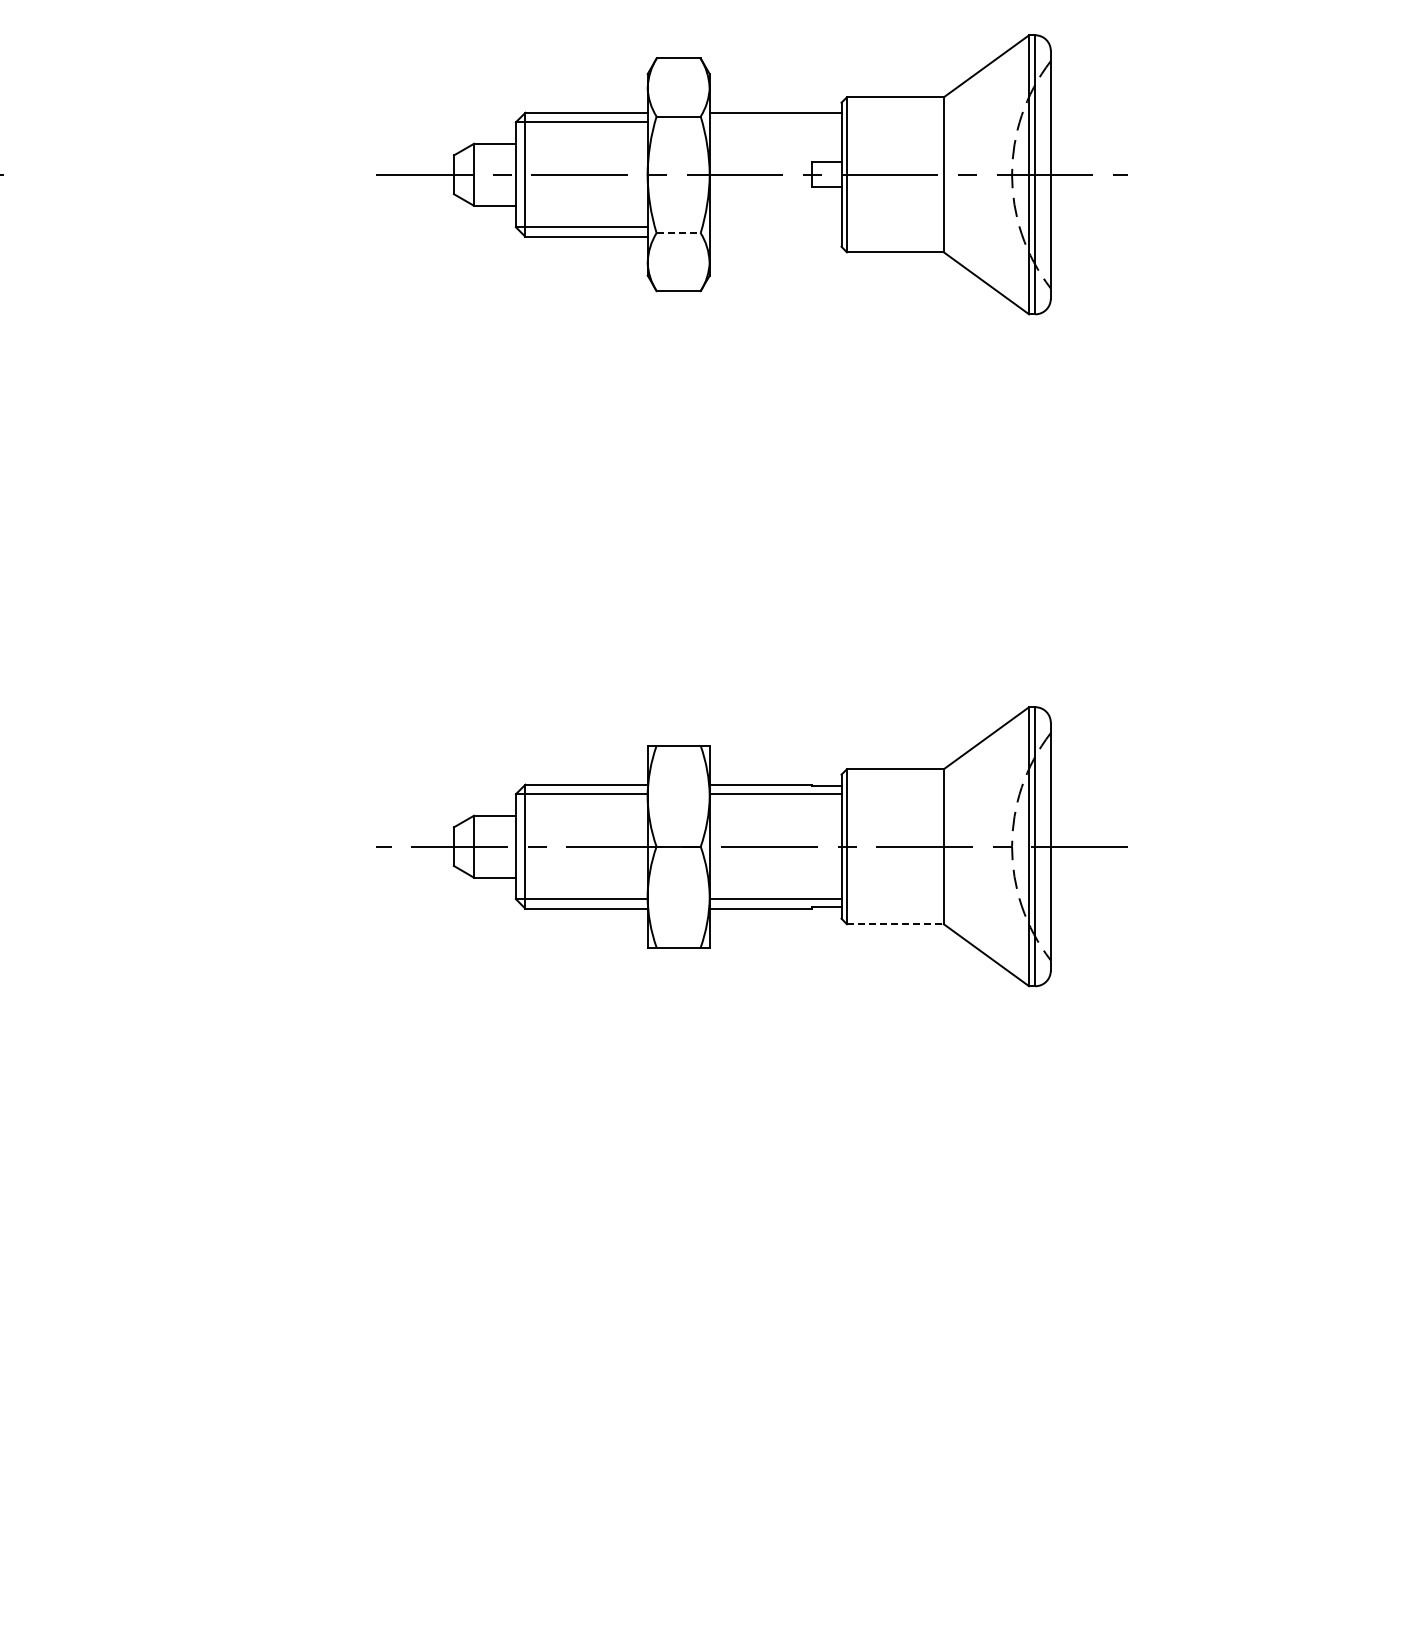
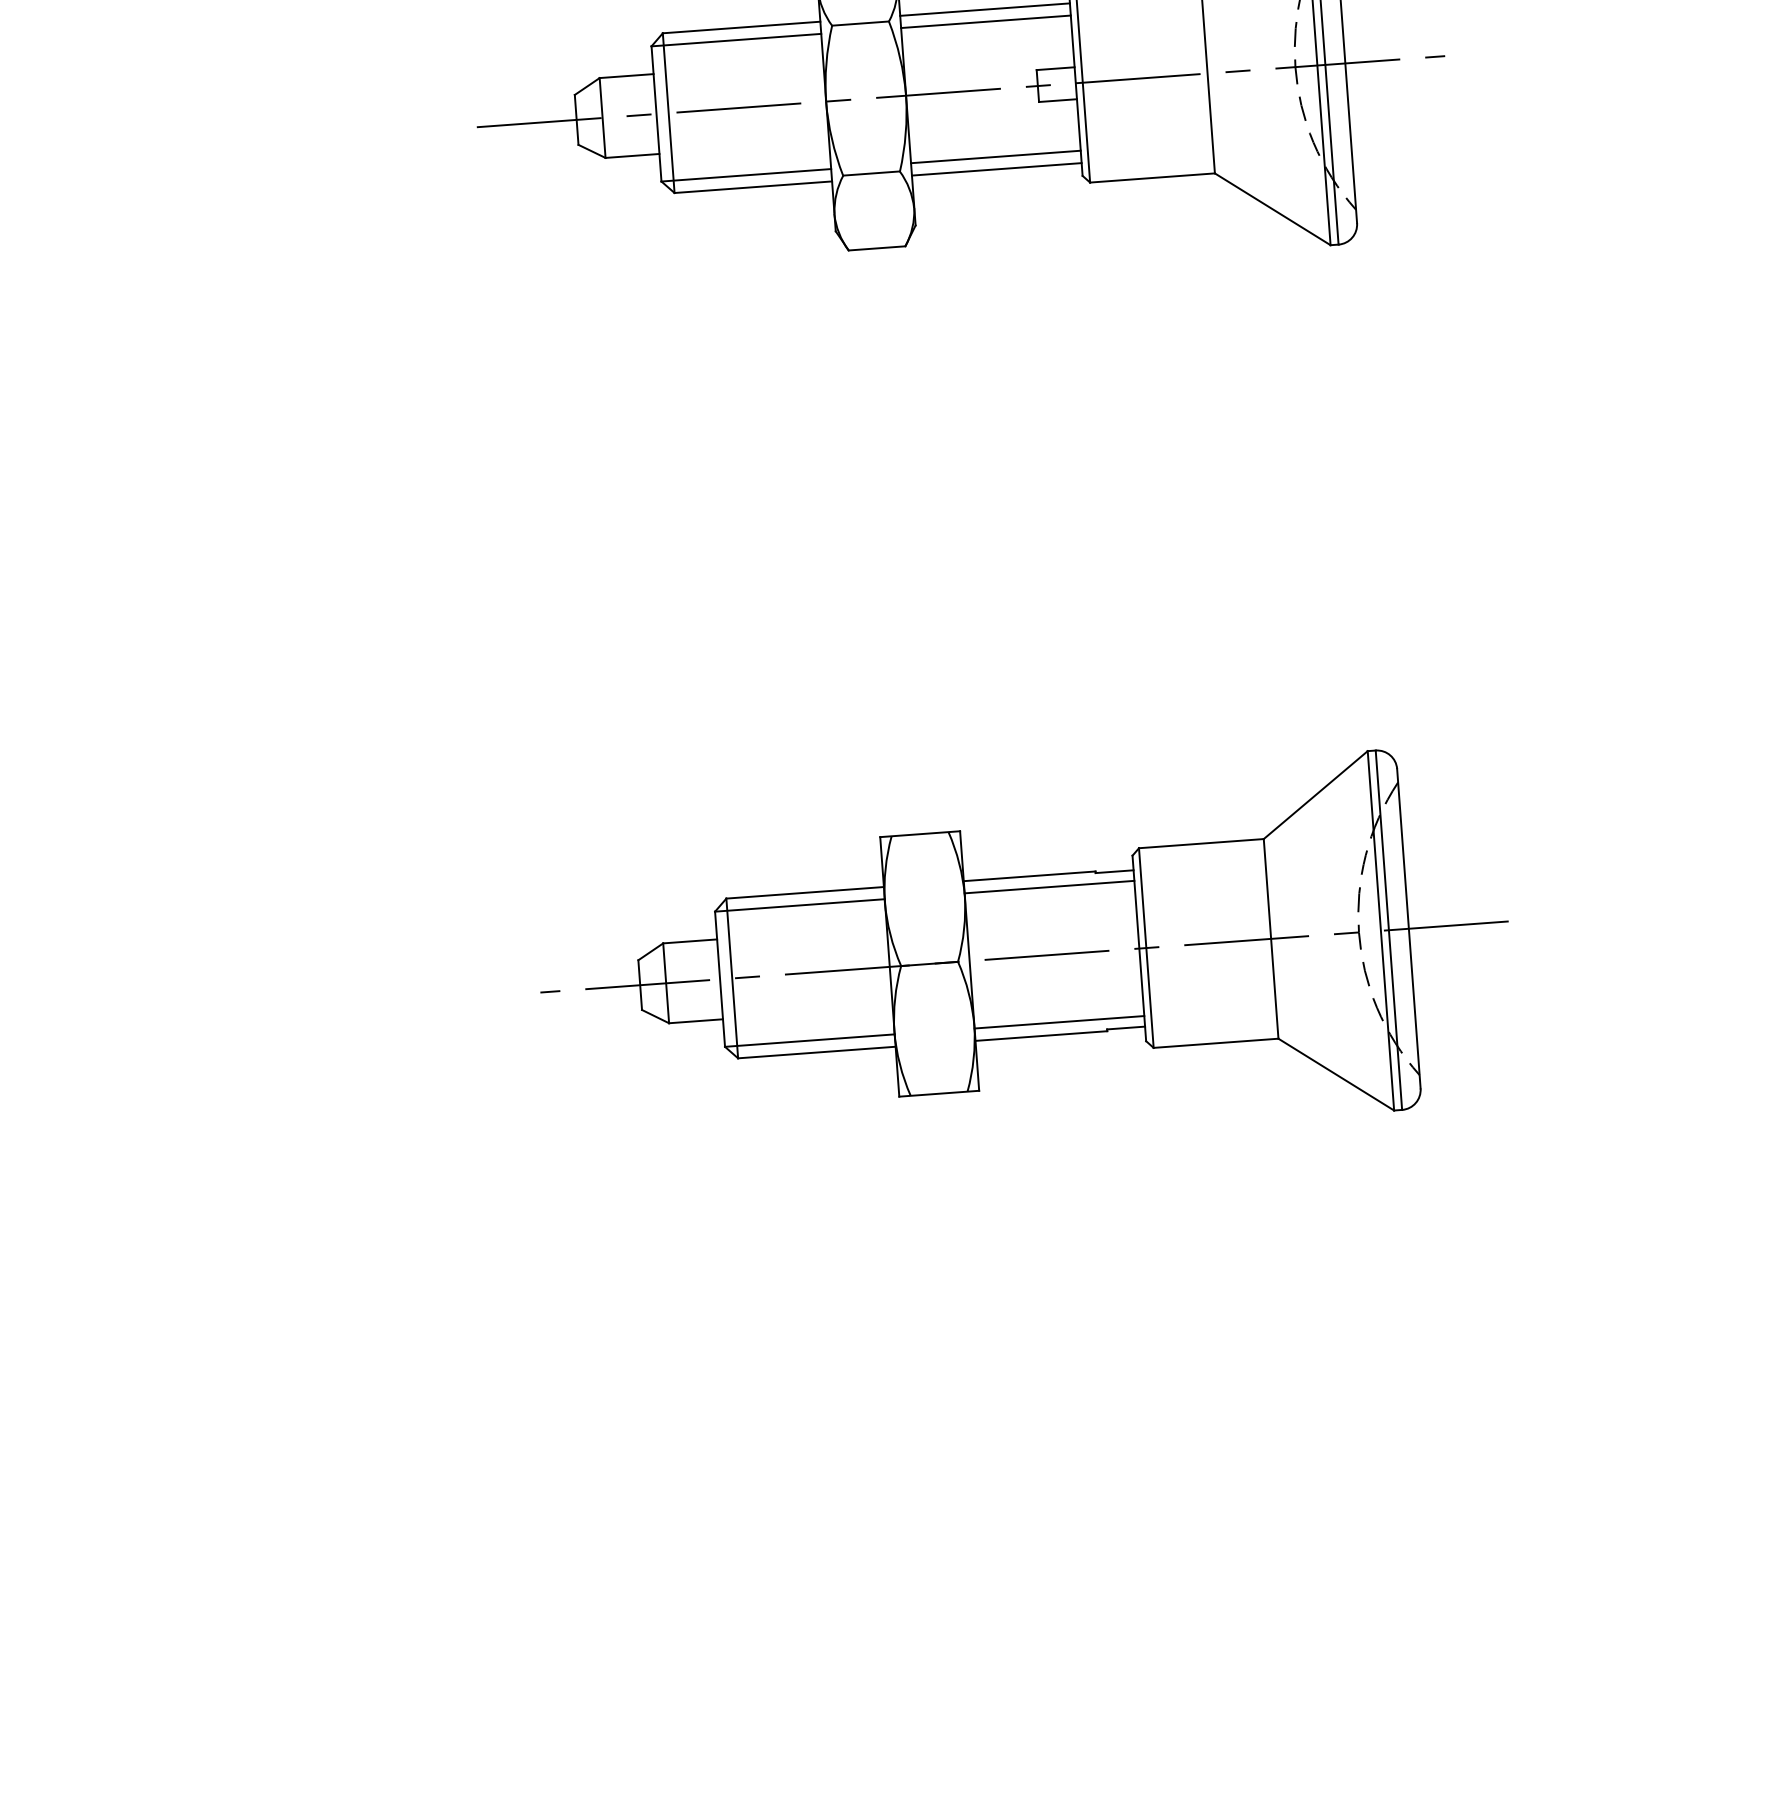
line: (775, 122) -> (985, 22), added
line: (775, 227) -> (995, 157), added
line: (678, 232) -> (871, 172), dashed -> solid
line: (775, 236) -> (996, 168), added
line: (895, 924) -> (1216, 1043), dashed -> solid

